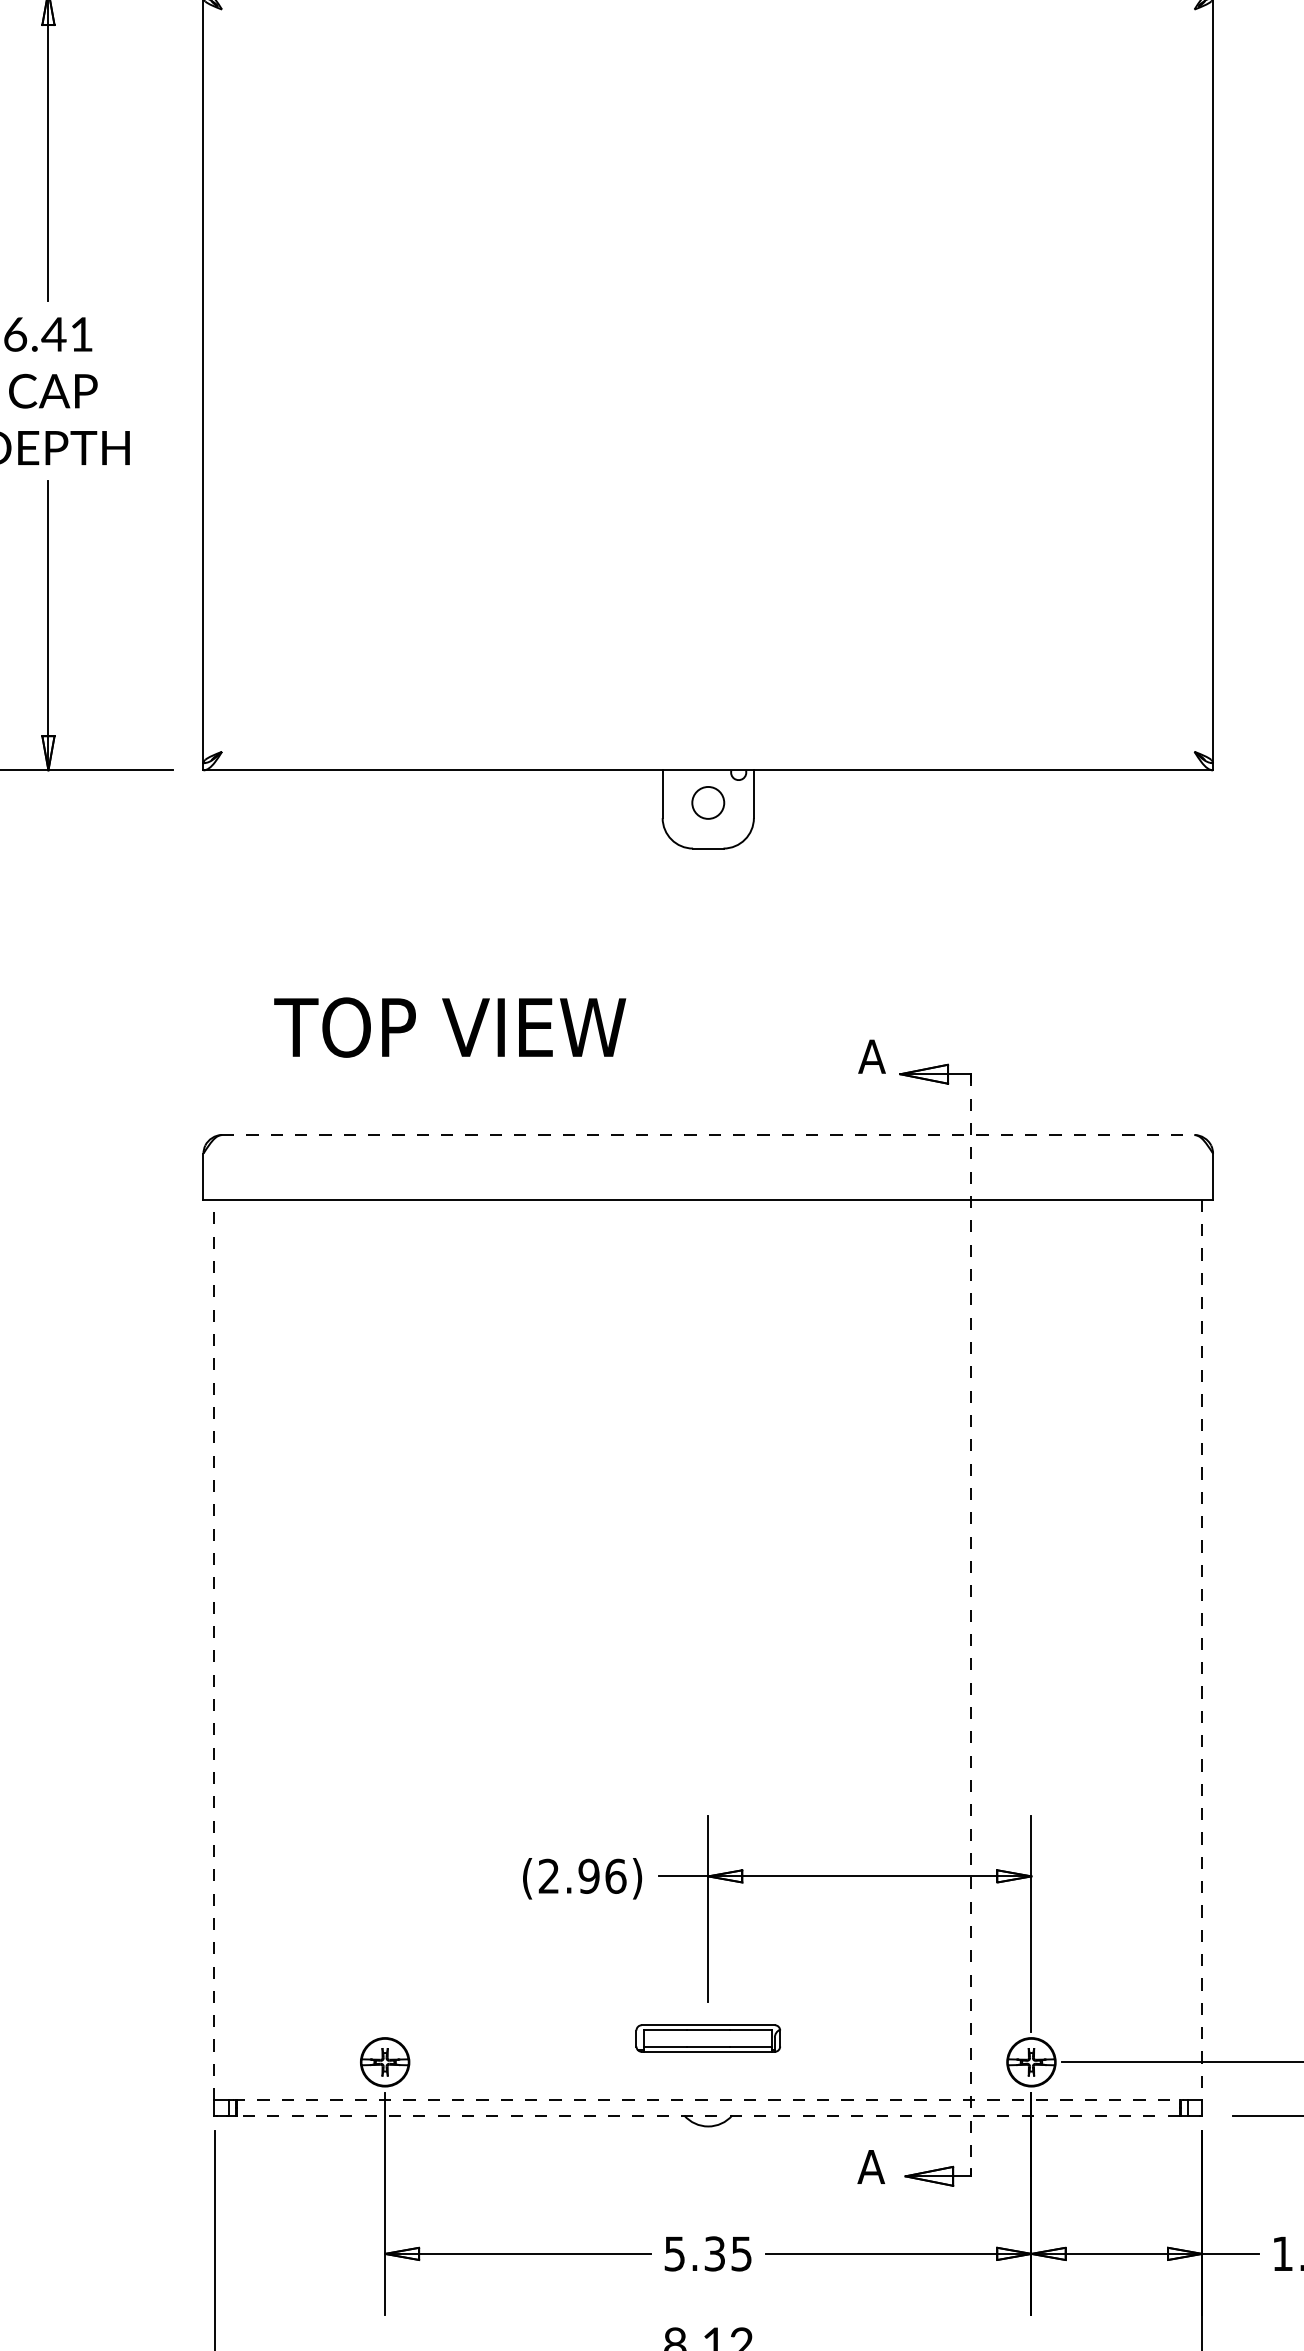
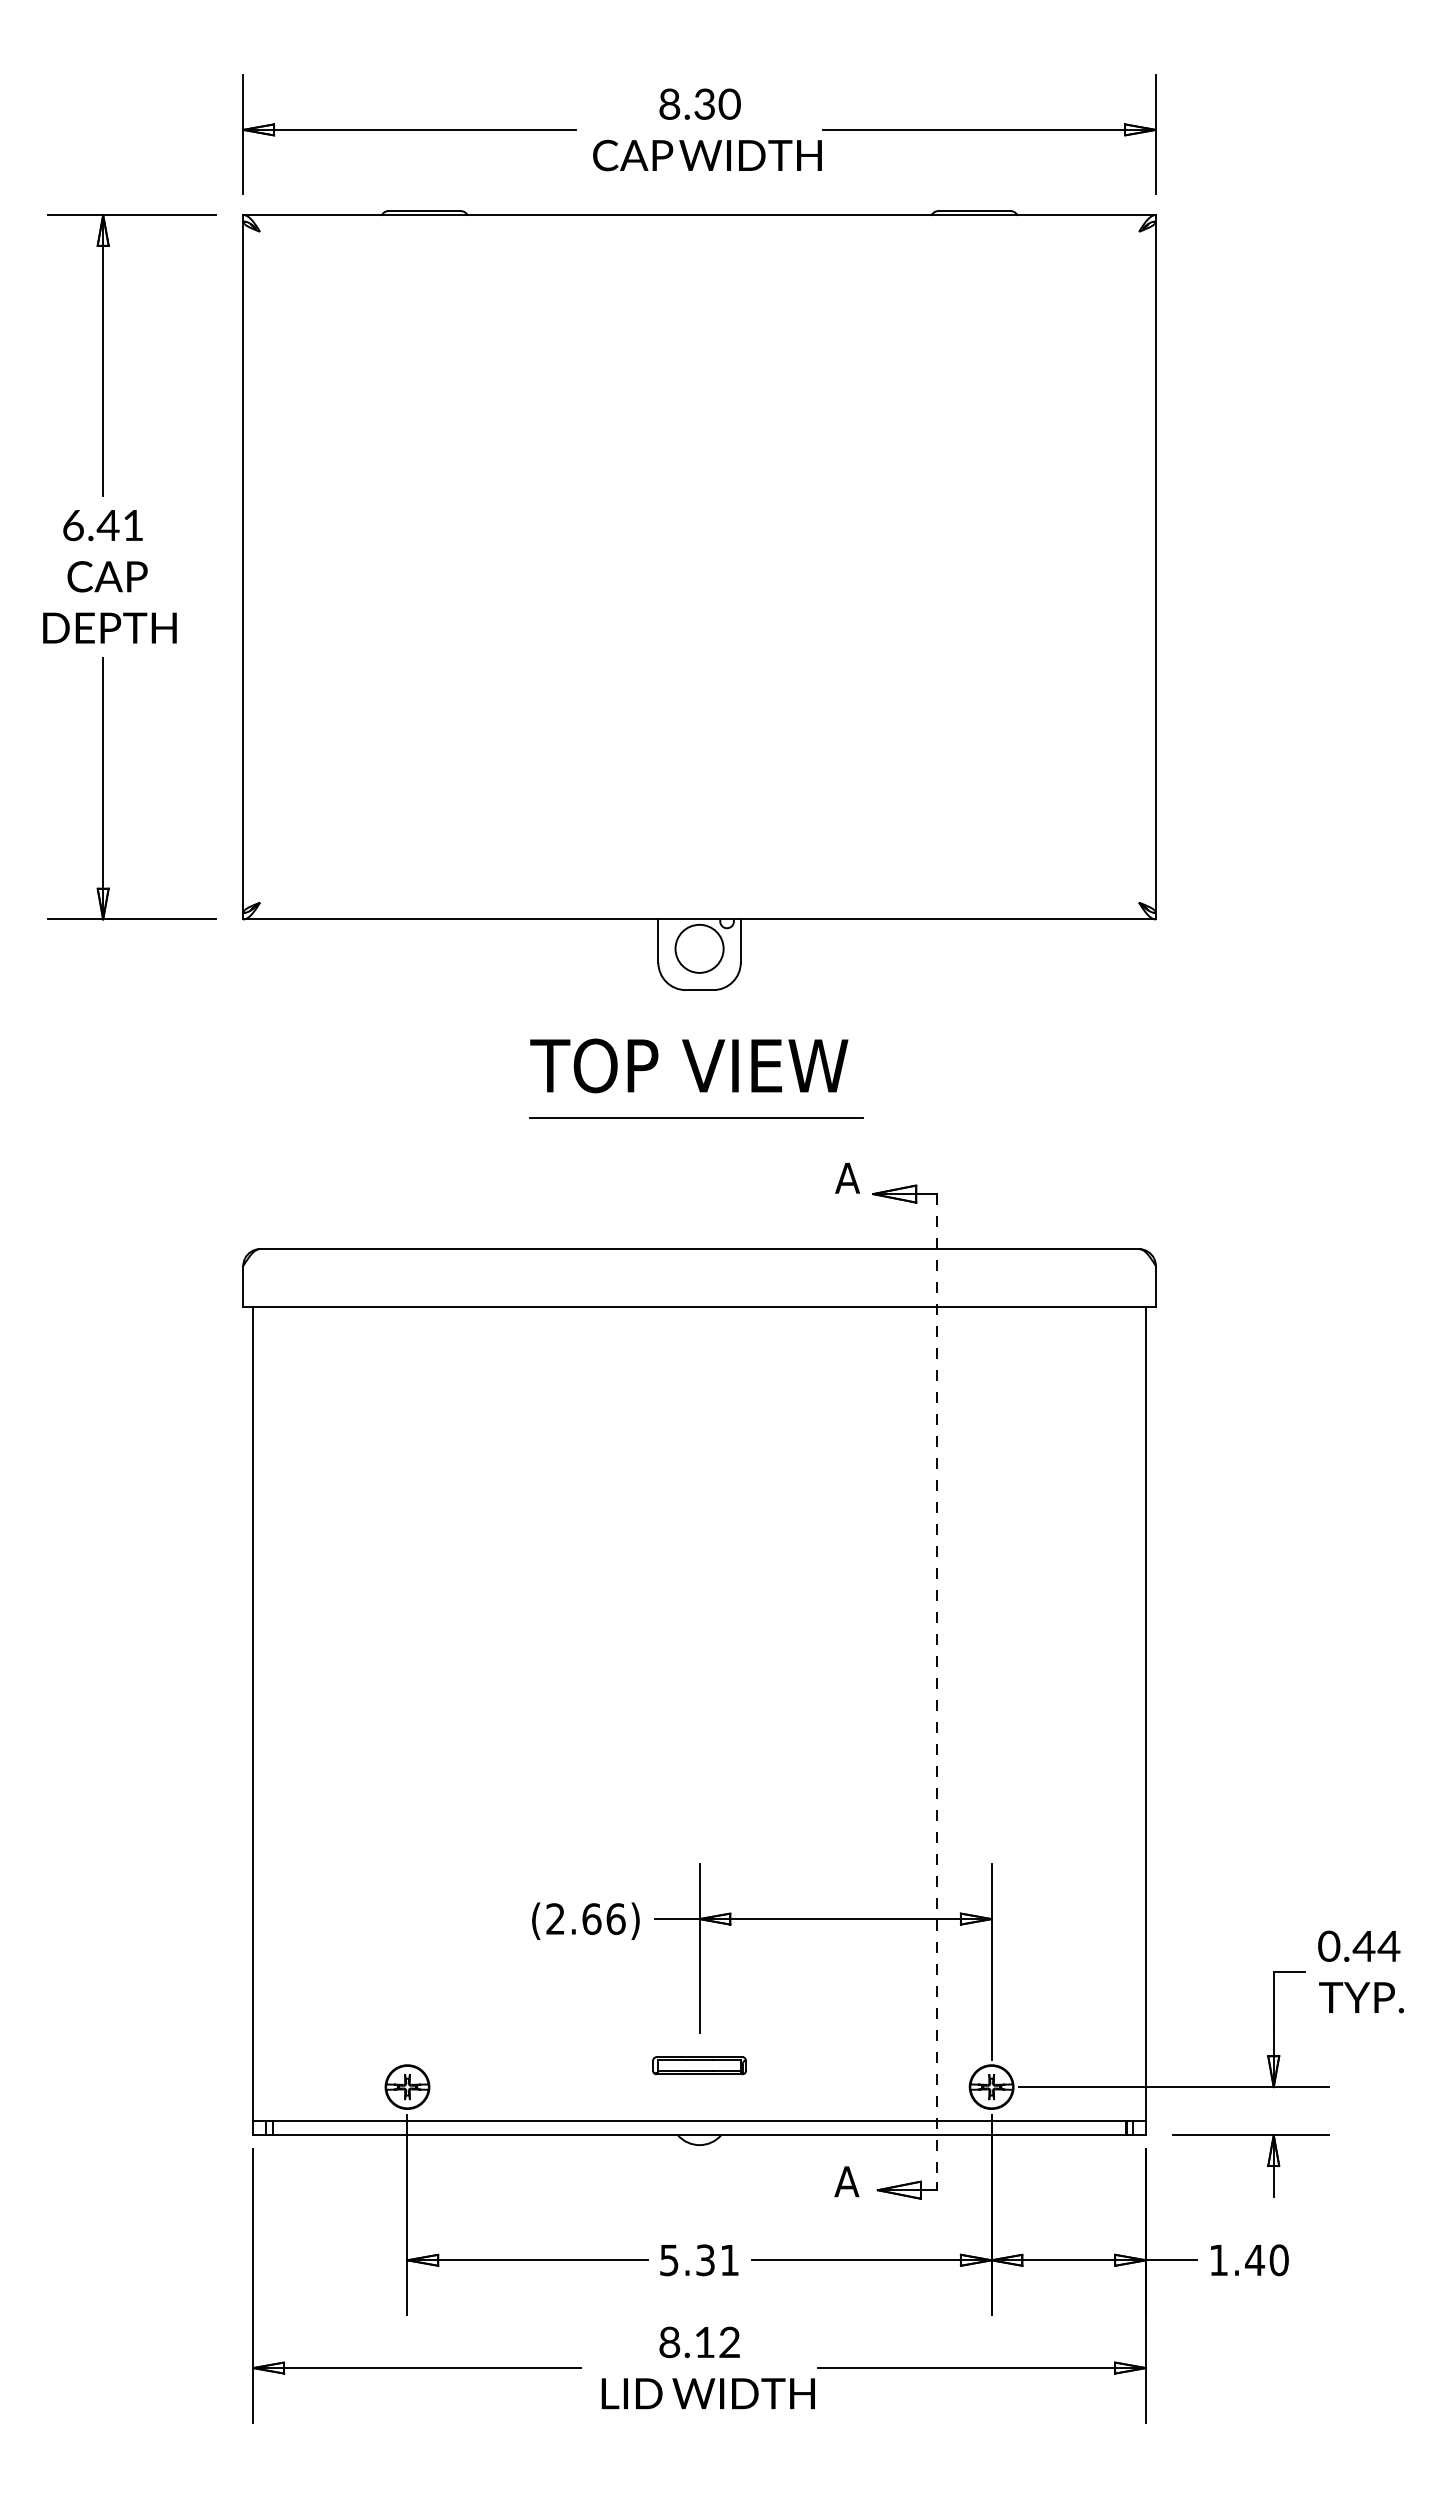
circle: (708, 802) -> (699, 948), size x1.67
line: (704, 990) -> (696, 1118), added
text: (450, 1027) -> (689, 1065), moved
line: (709, 1135) -> (700, 1249), dashed -> solid
line: (214, 1648) -> (253, 1713), dashed -> solid
line: (1201, 1650) -> (1145, 1714), dashed -> solid
text: (588, 1875) -> (591, 1918), (2.96) -> (2.66)
part: (708, 2038) -> (699, 2065), size x0.71
line: (708, 2100) -> (699, 2121), dashed -> solid
line: (708, 2115) -> (699, 2135), dashed -> solid
text: (741, 2254) -> (729, 2260), 5.35 -> 5.31

